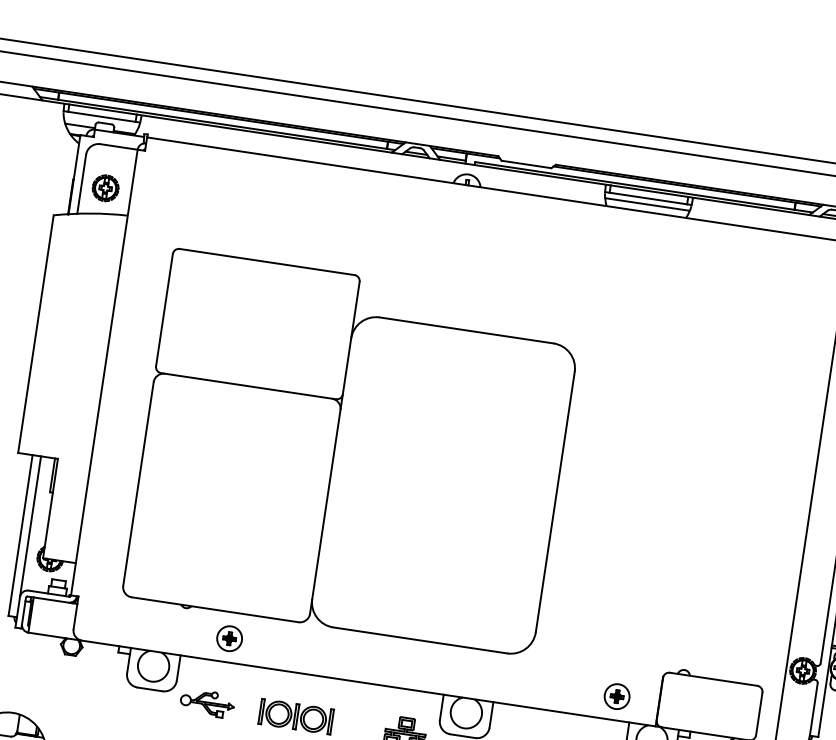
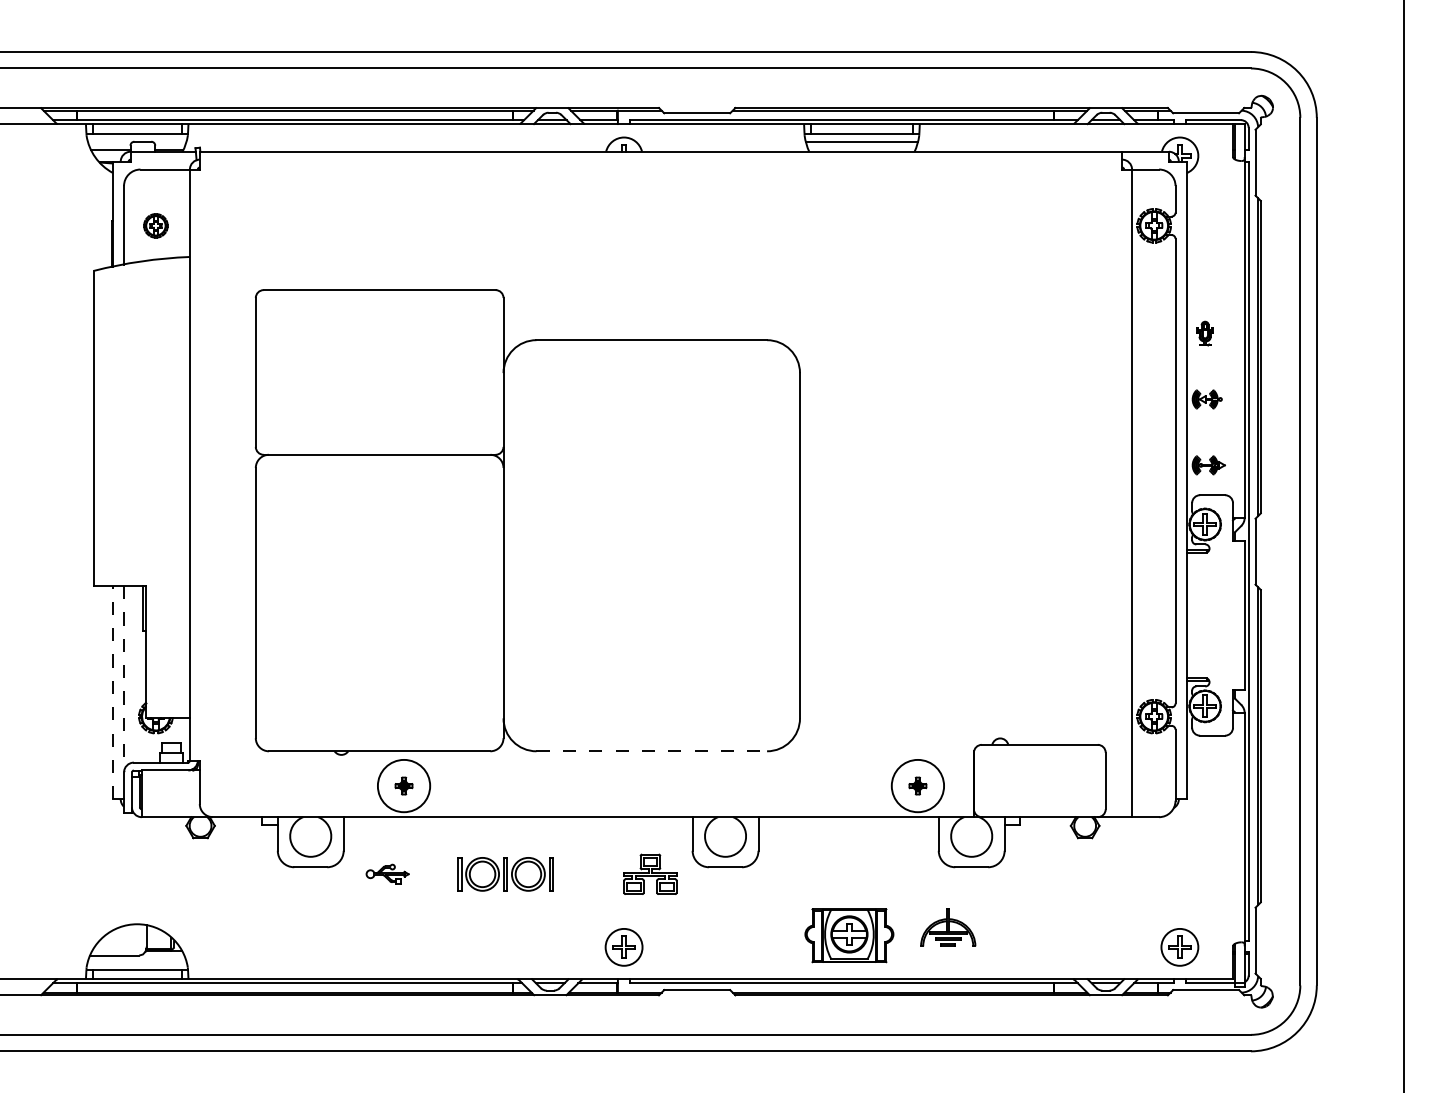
part: (105, 188) -> (155, 225), size x0.7
line: (30, 526) -> (124, 678), solid -> dashed
line: (20, 535) -> (112, 692), solid -> dashed
circle: (229, 638) -> (403, 785), size x1.6
line: (420, 640) -> (652, 751), solid -> dashed
circle: (616, 696) -> (917, 785), size x1.6
part: (207, 702) -> (387, 873), size x0.6

